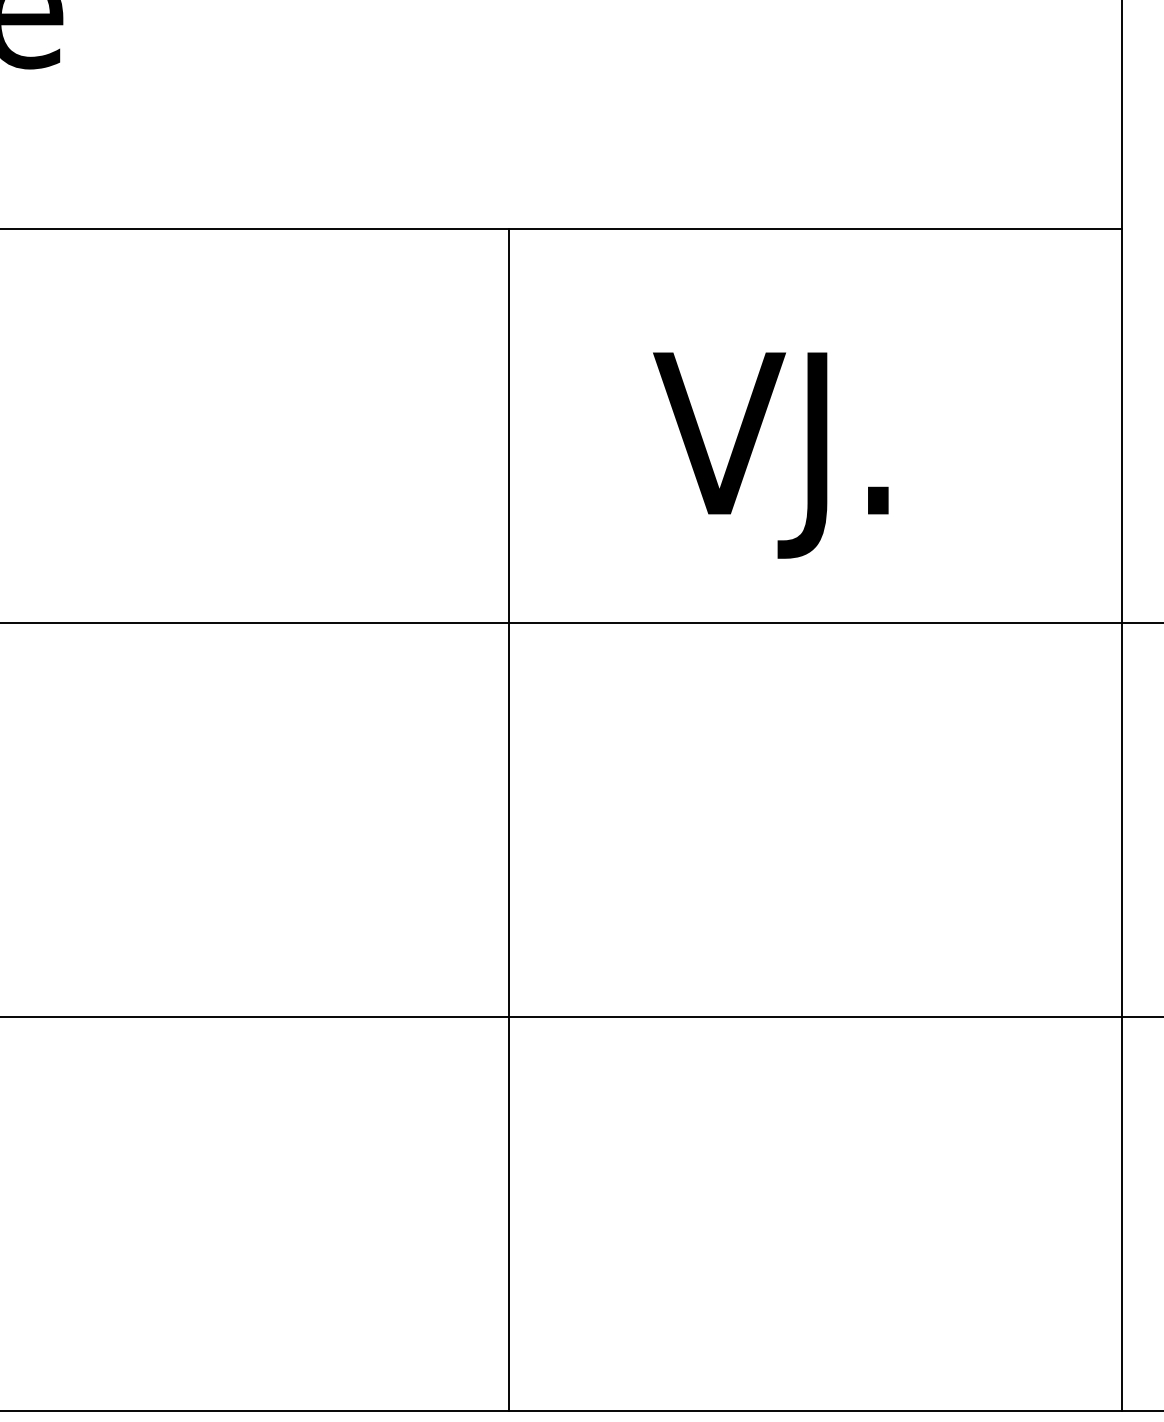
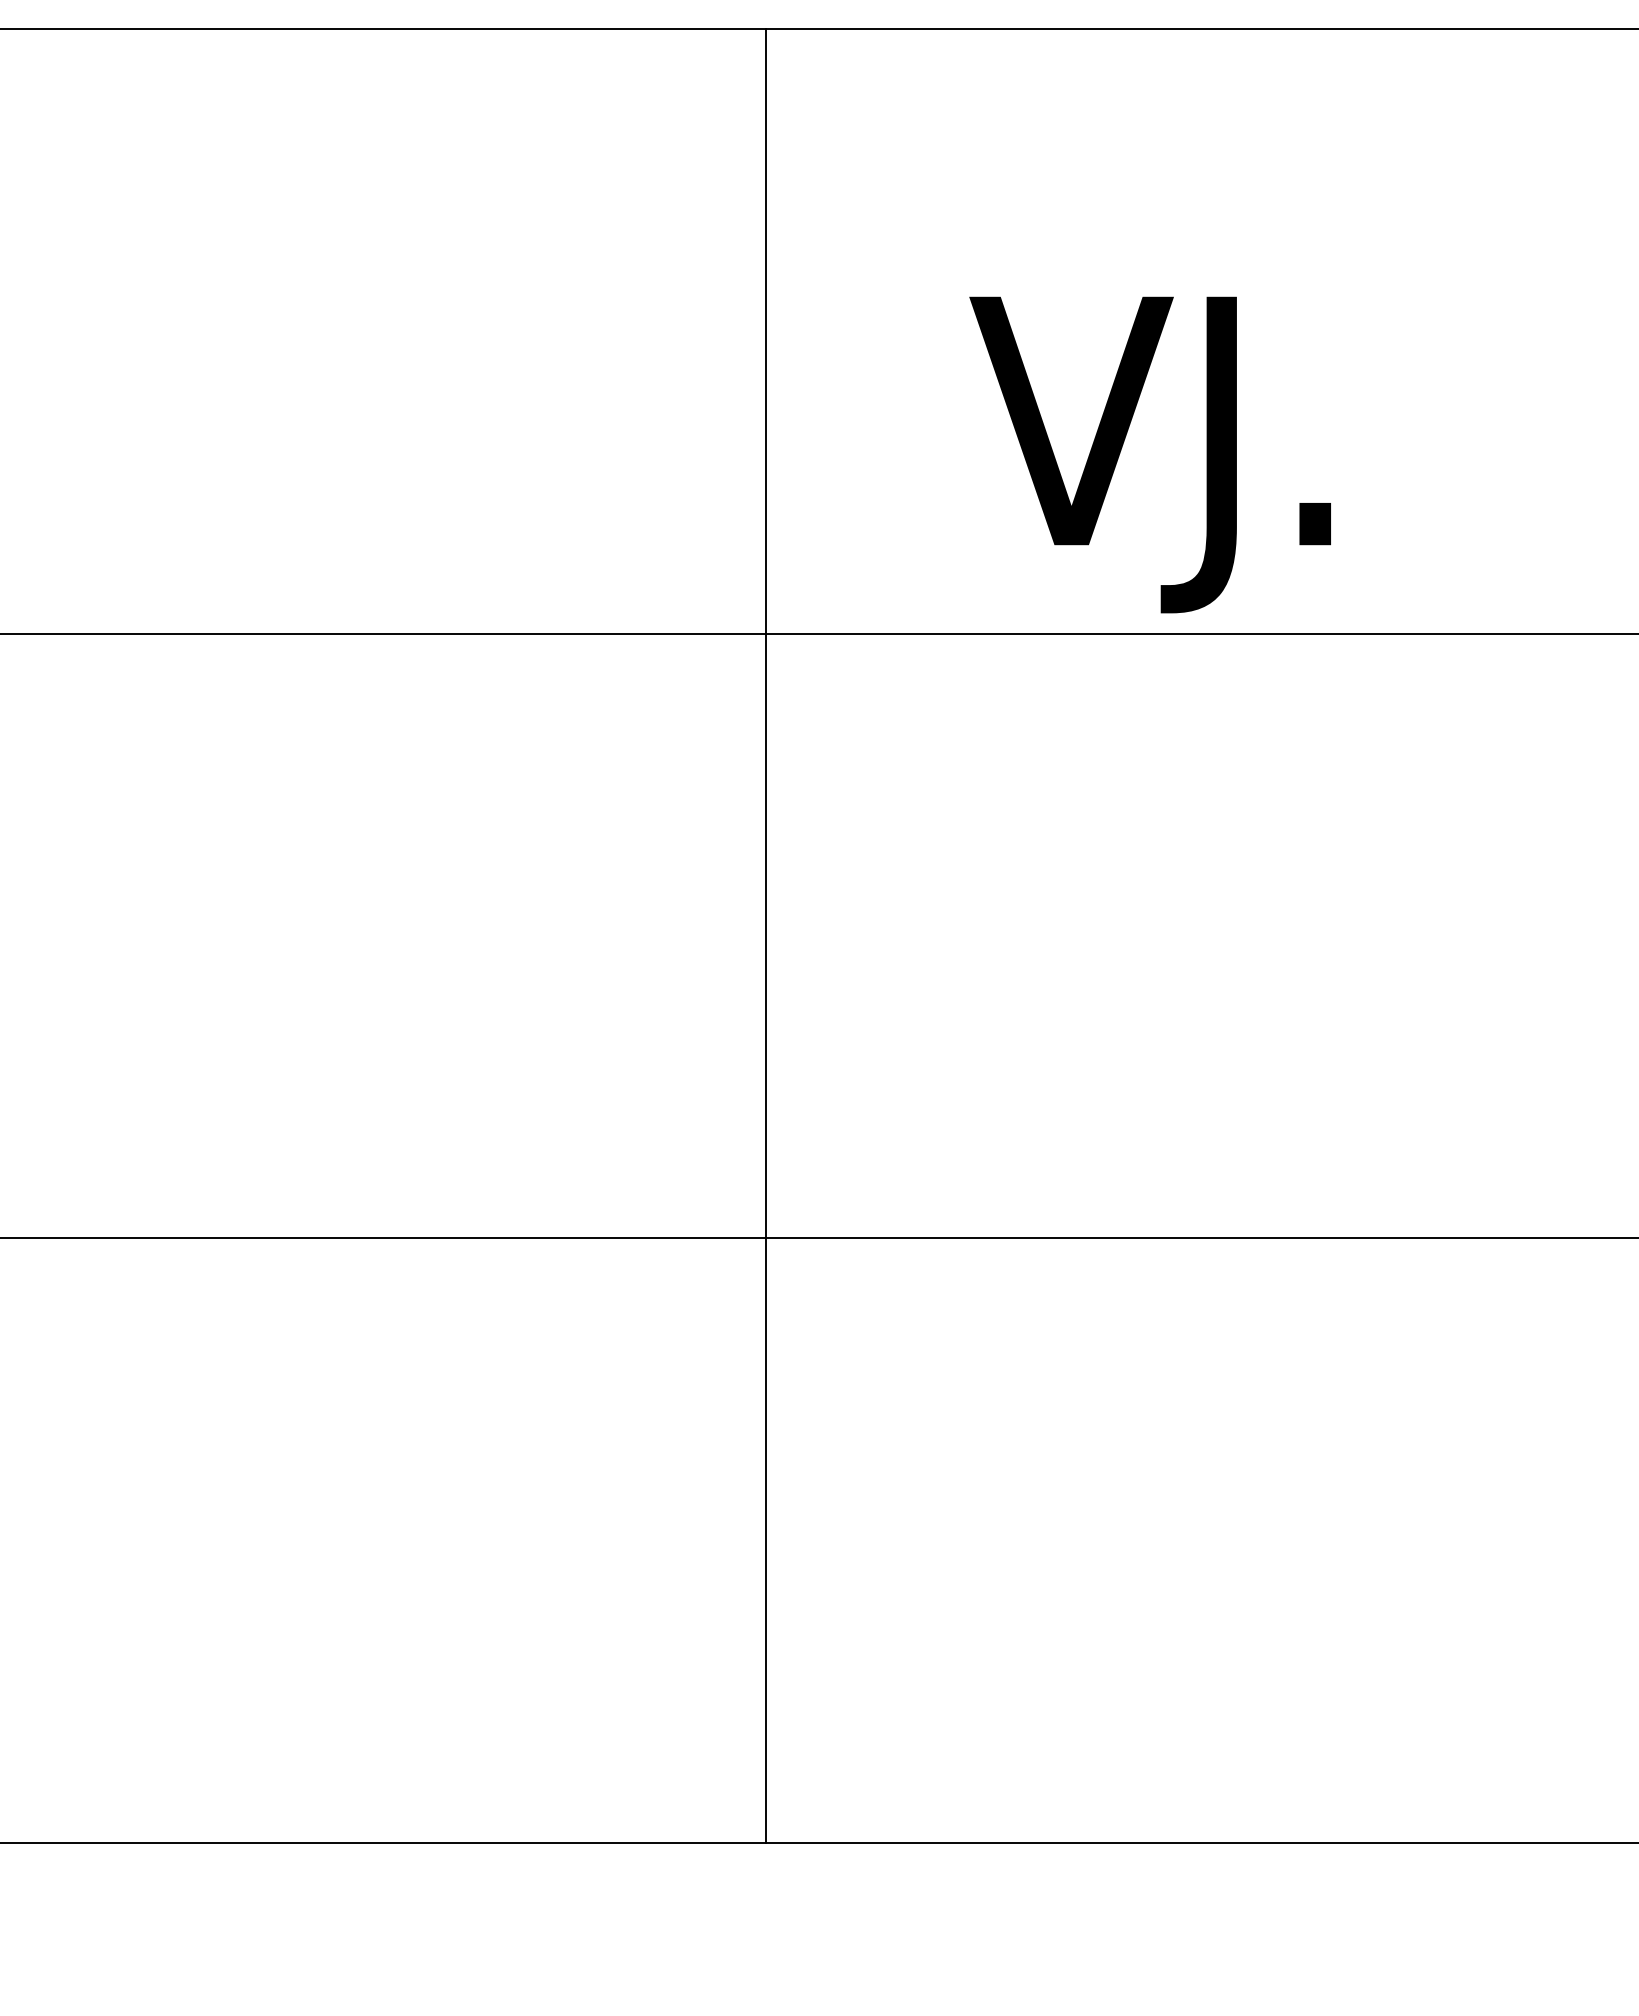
text: (770, 455) -> (1149, 454), moved
line: (508, 820) -> (766, 936), moved

